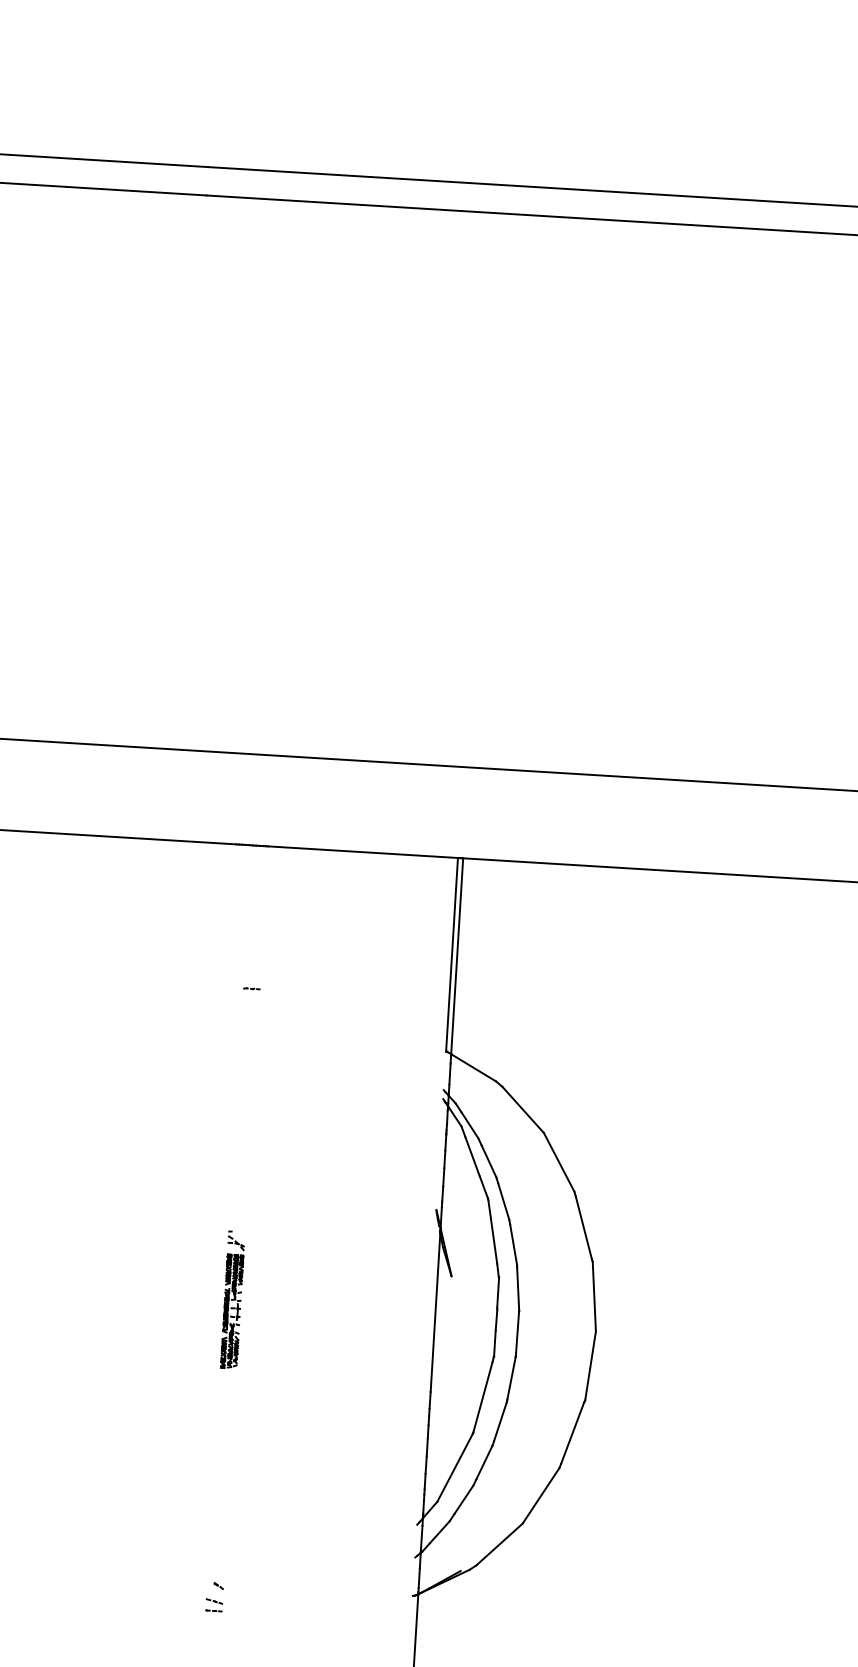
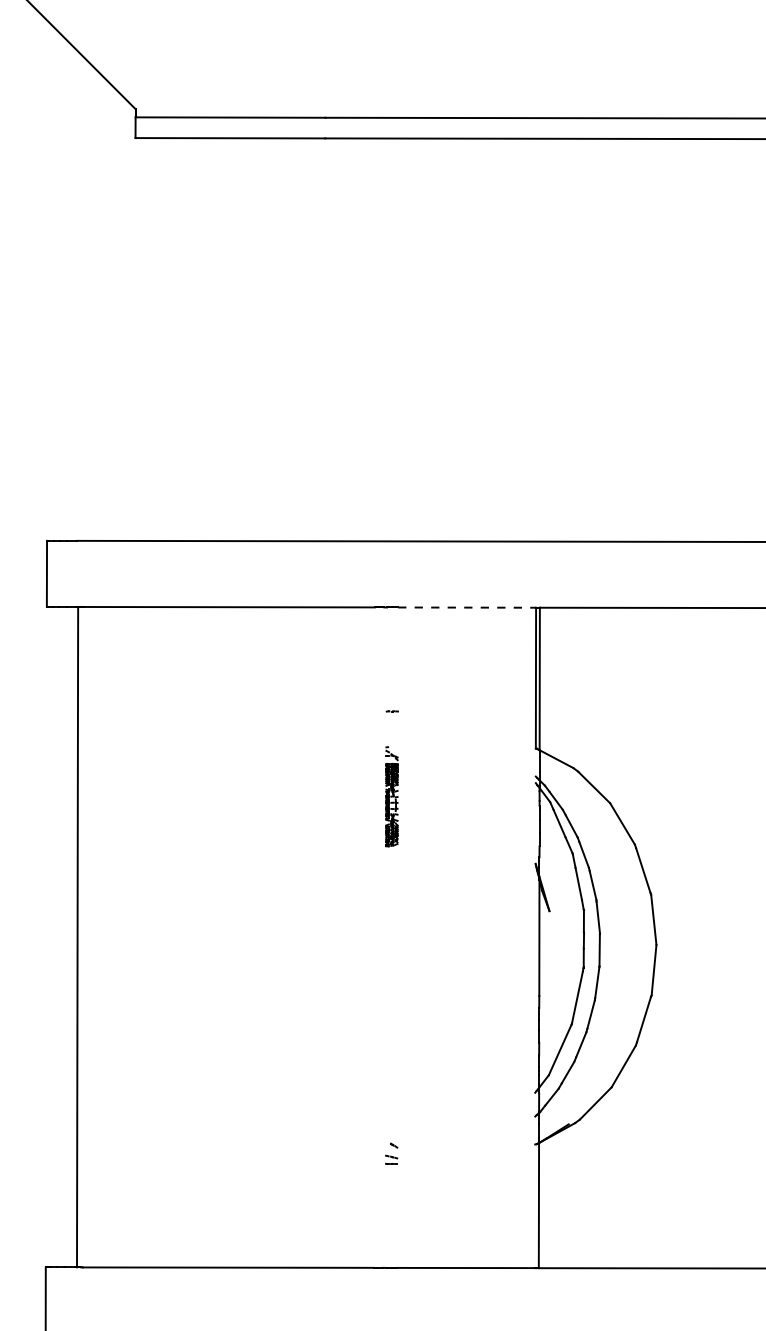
line: (363, 852) -> (467, 607), solid -> dashed
part: (232, 1299) -> (391, 796), moved

